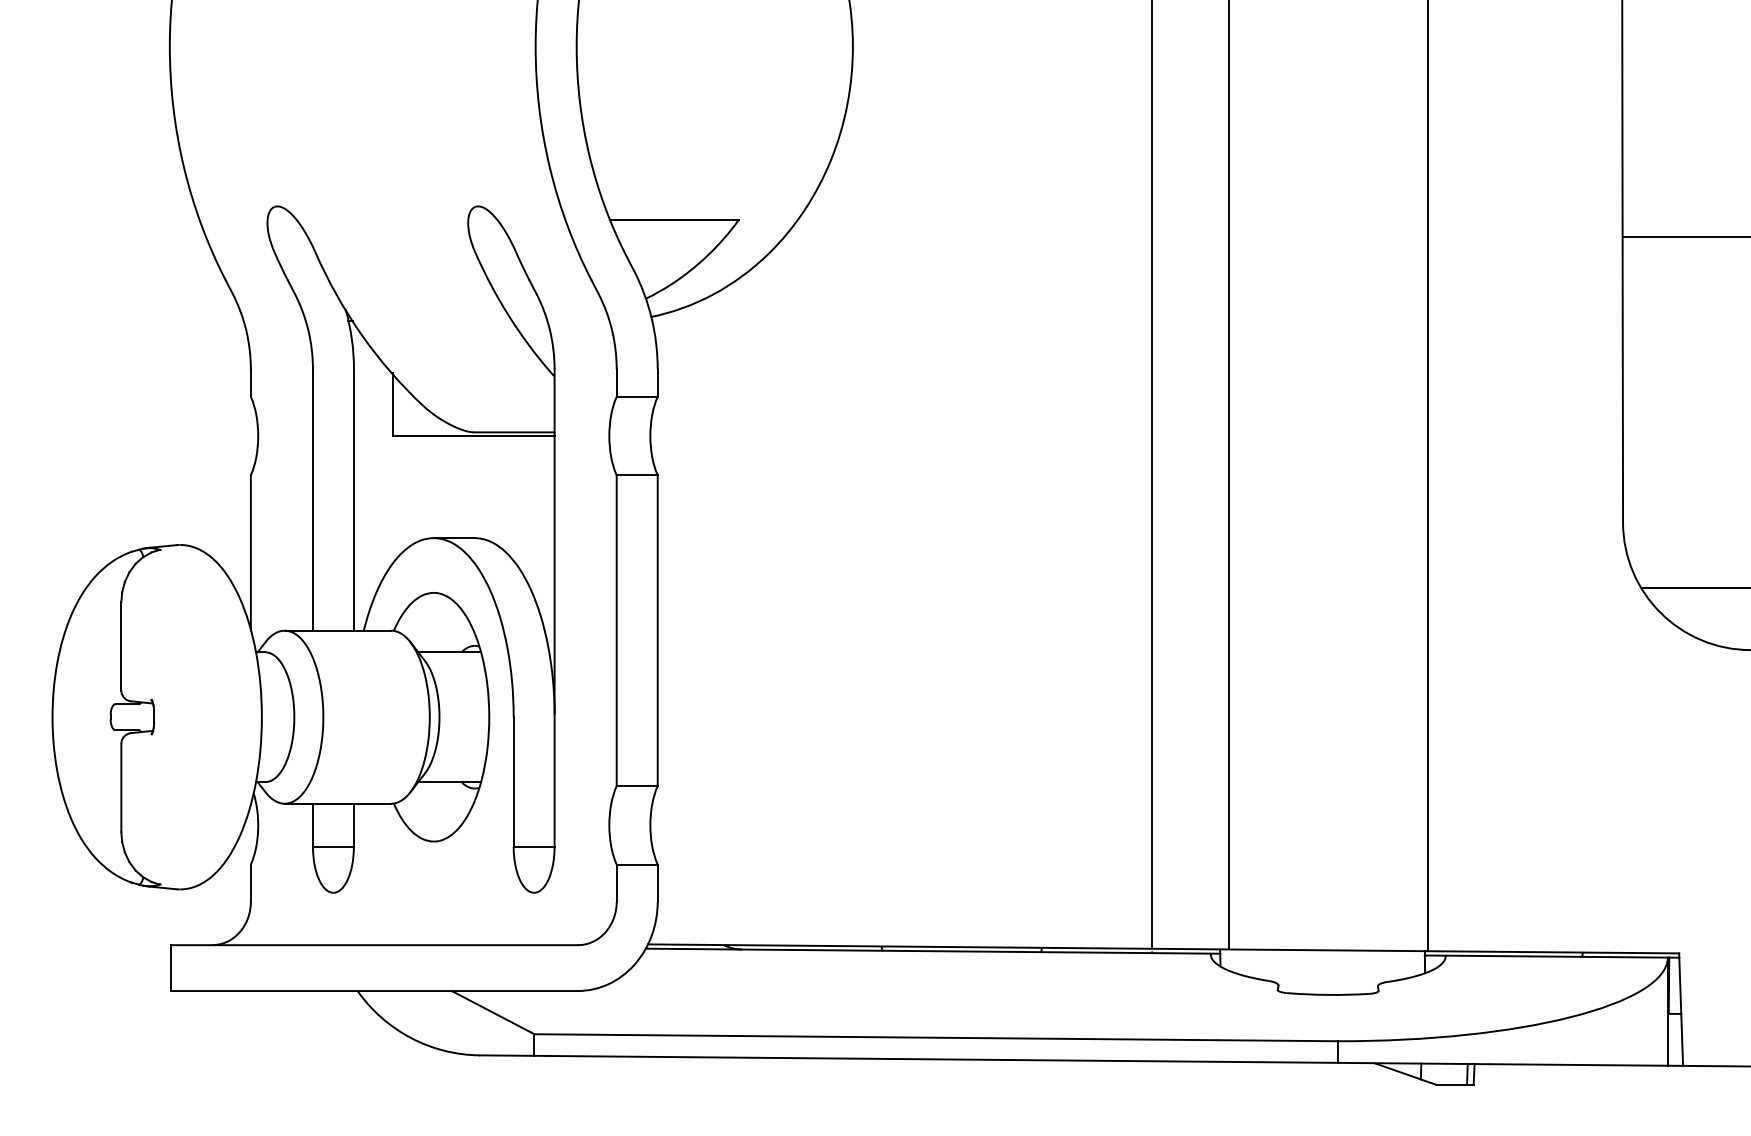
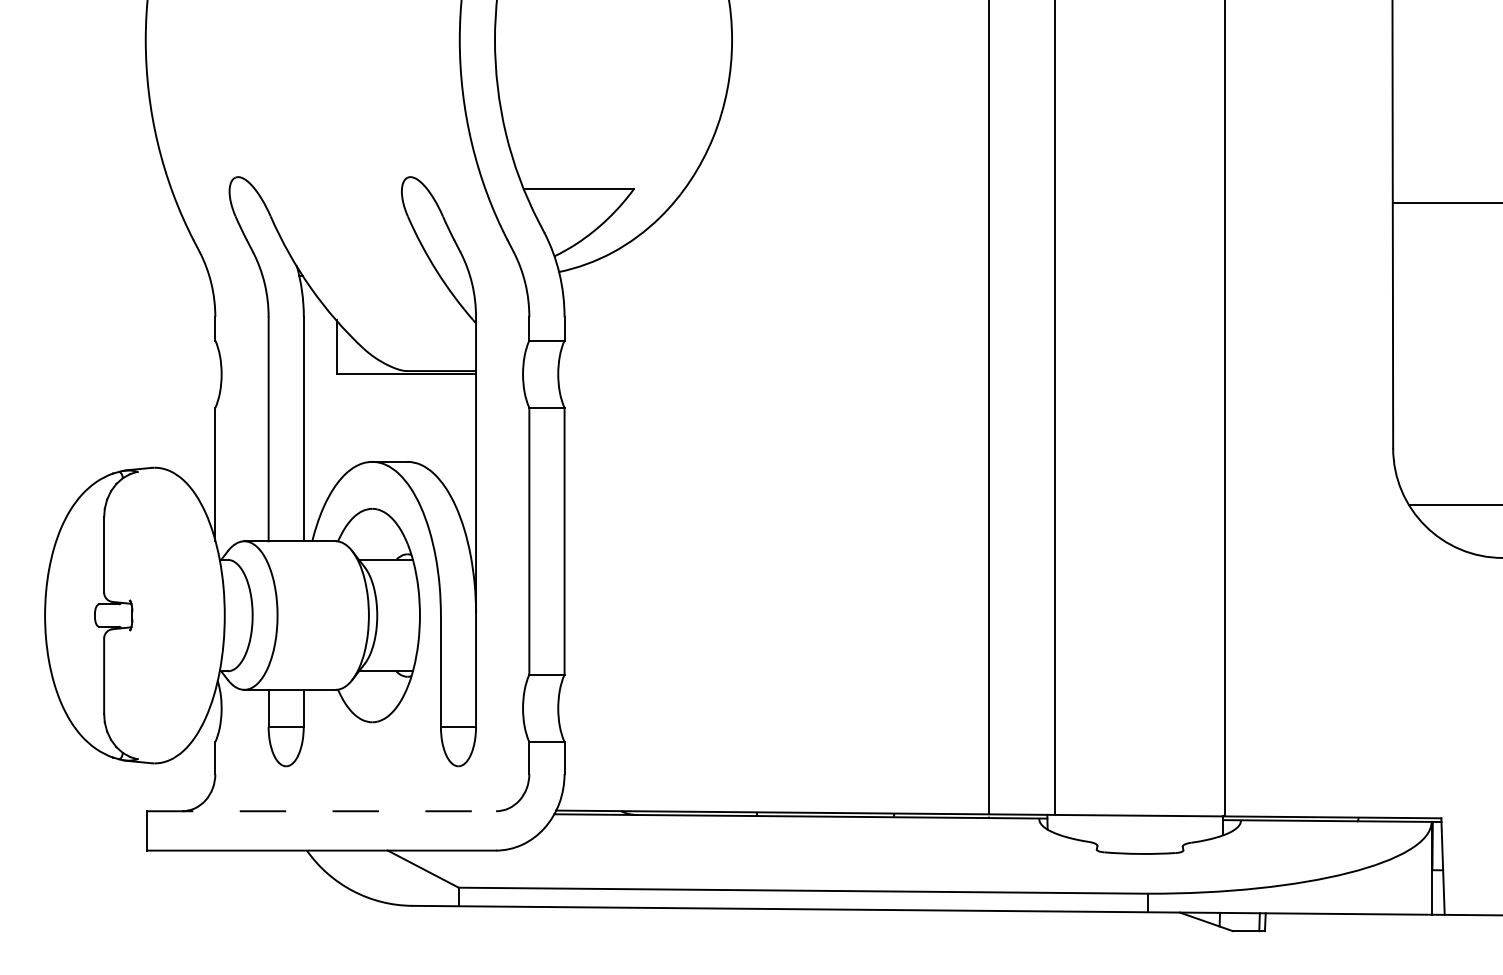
line: (374, 945) -> (321, 811), solid -> dashed

